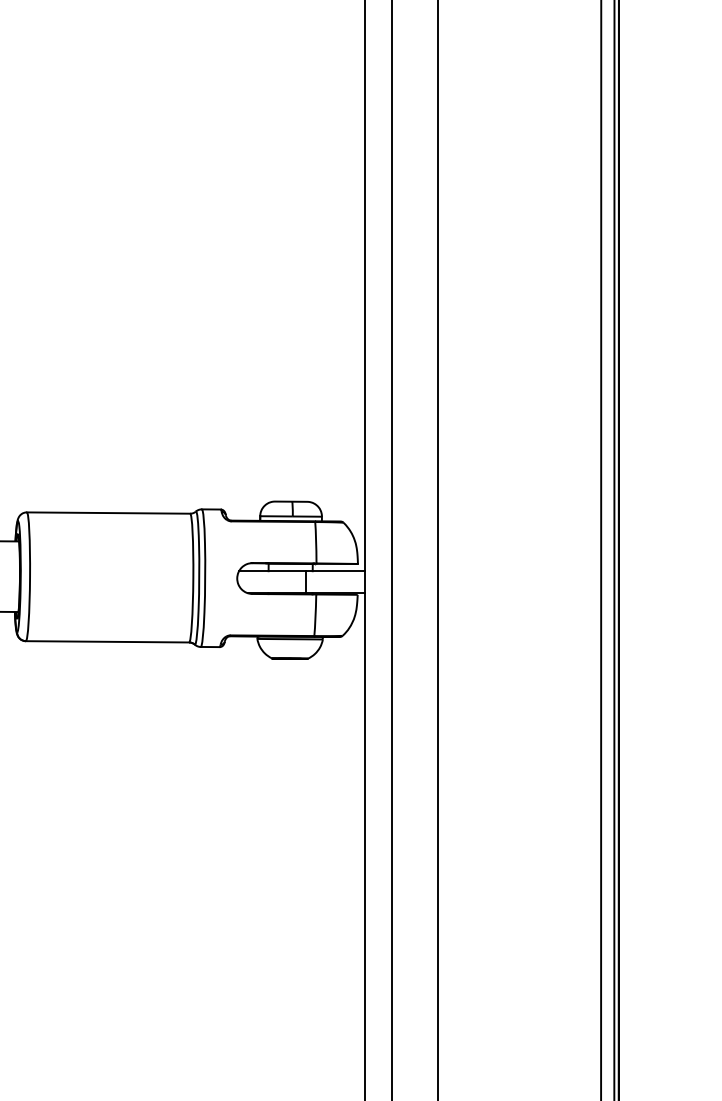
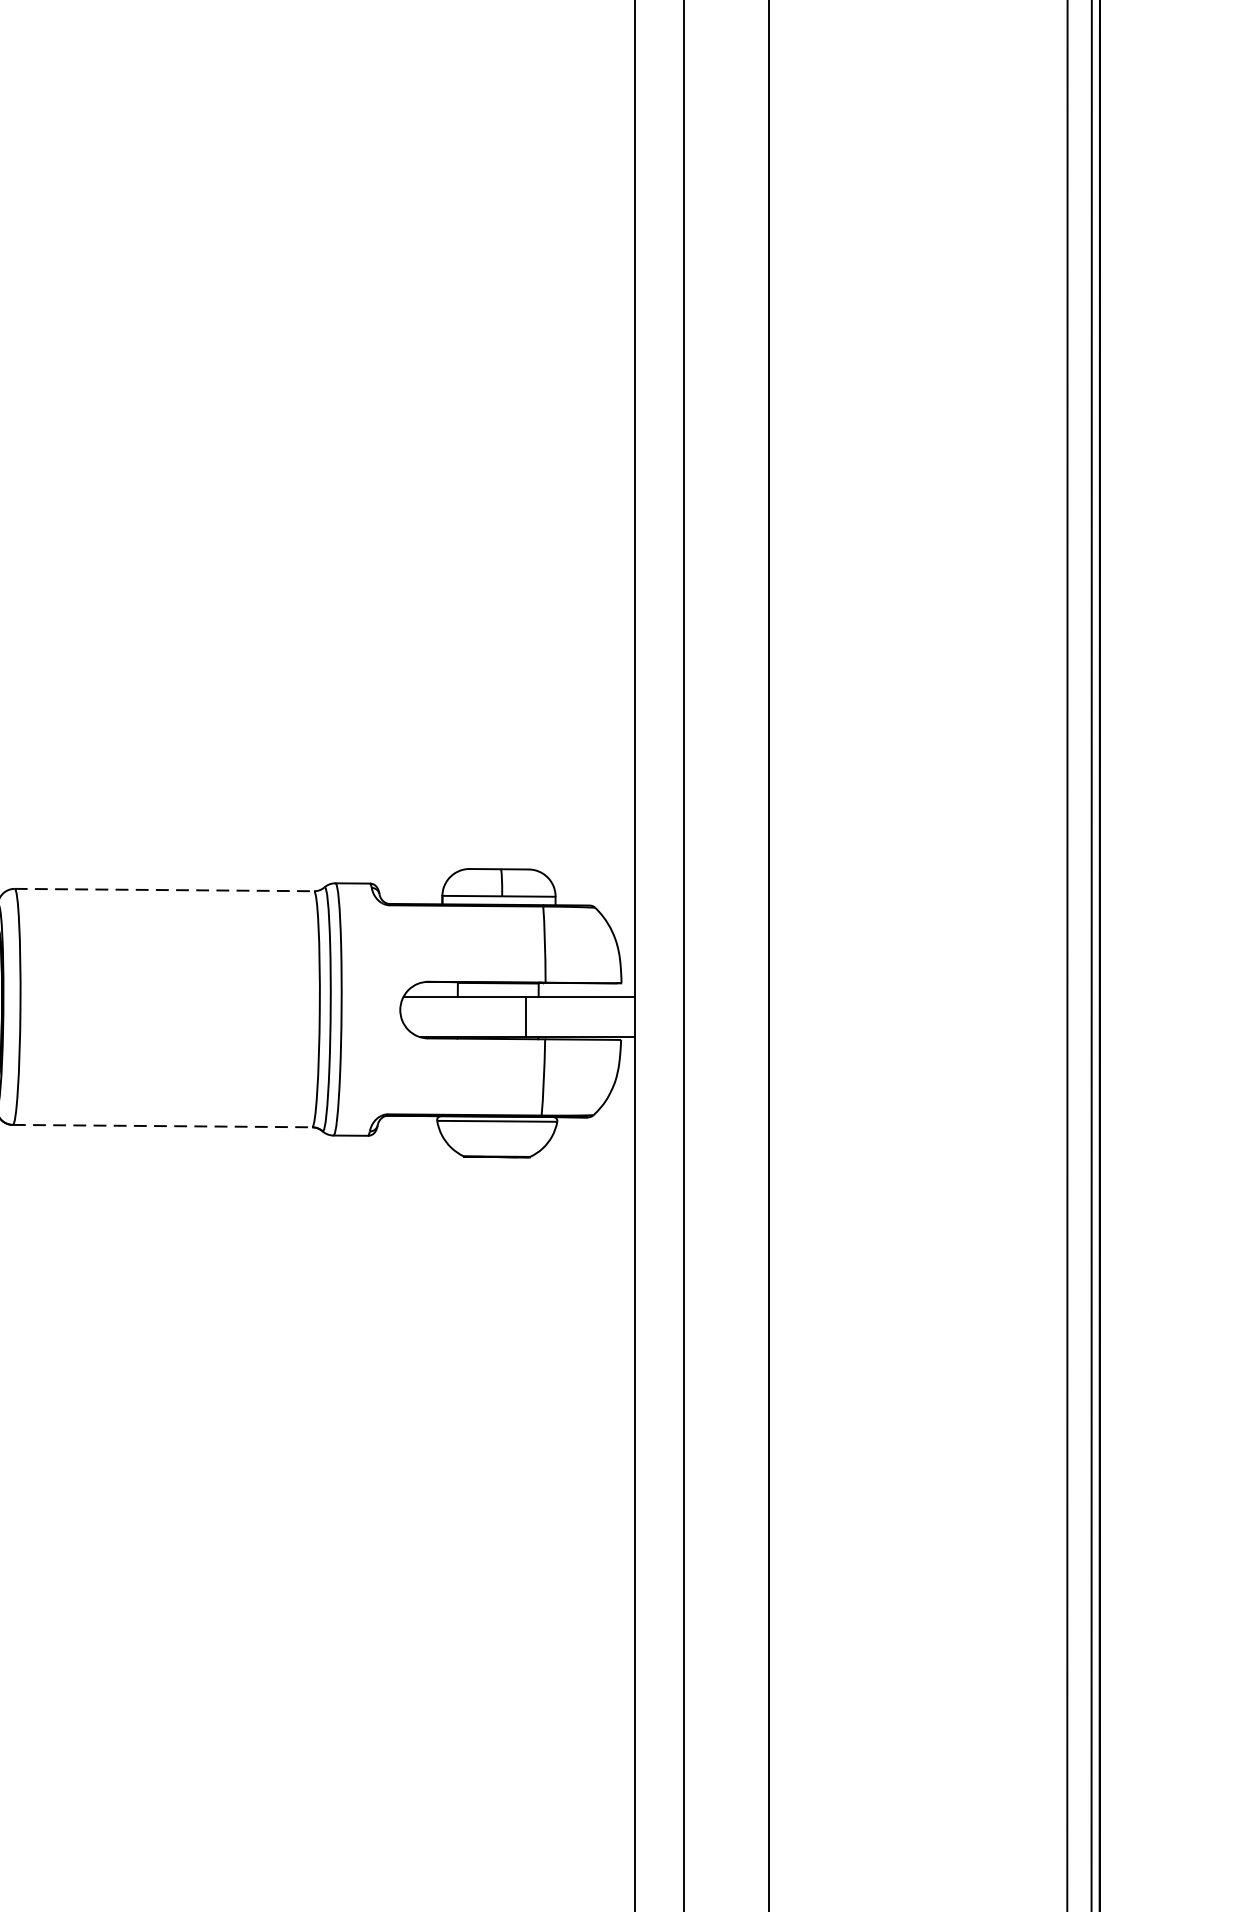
line: (108, 513) -> (164, 890), solid -> dashed
line: (107, 641) -> (162, 1125), solid -> dashed

